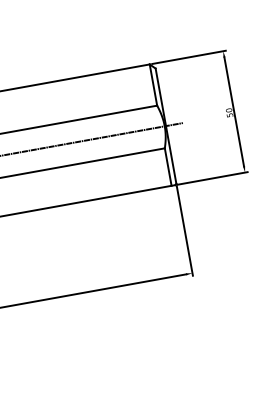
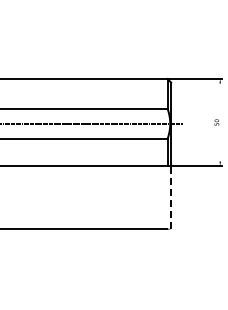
line: (234, 111) -> (220, 122), removed
line: (185, 231) -> (171, 199), solid -> dashed

